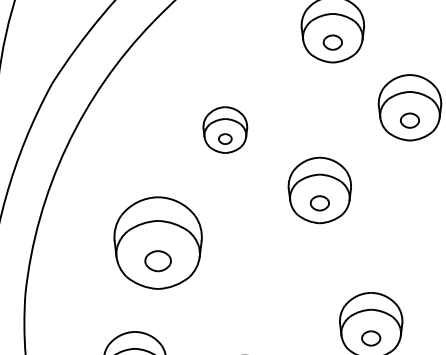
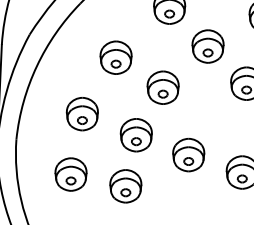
part: (224, 129) -> (115, 57), size x1.43
part: (155, 244) -> (81, 114), size x0.71
part: (264, 286) -> (135, 135), added

